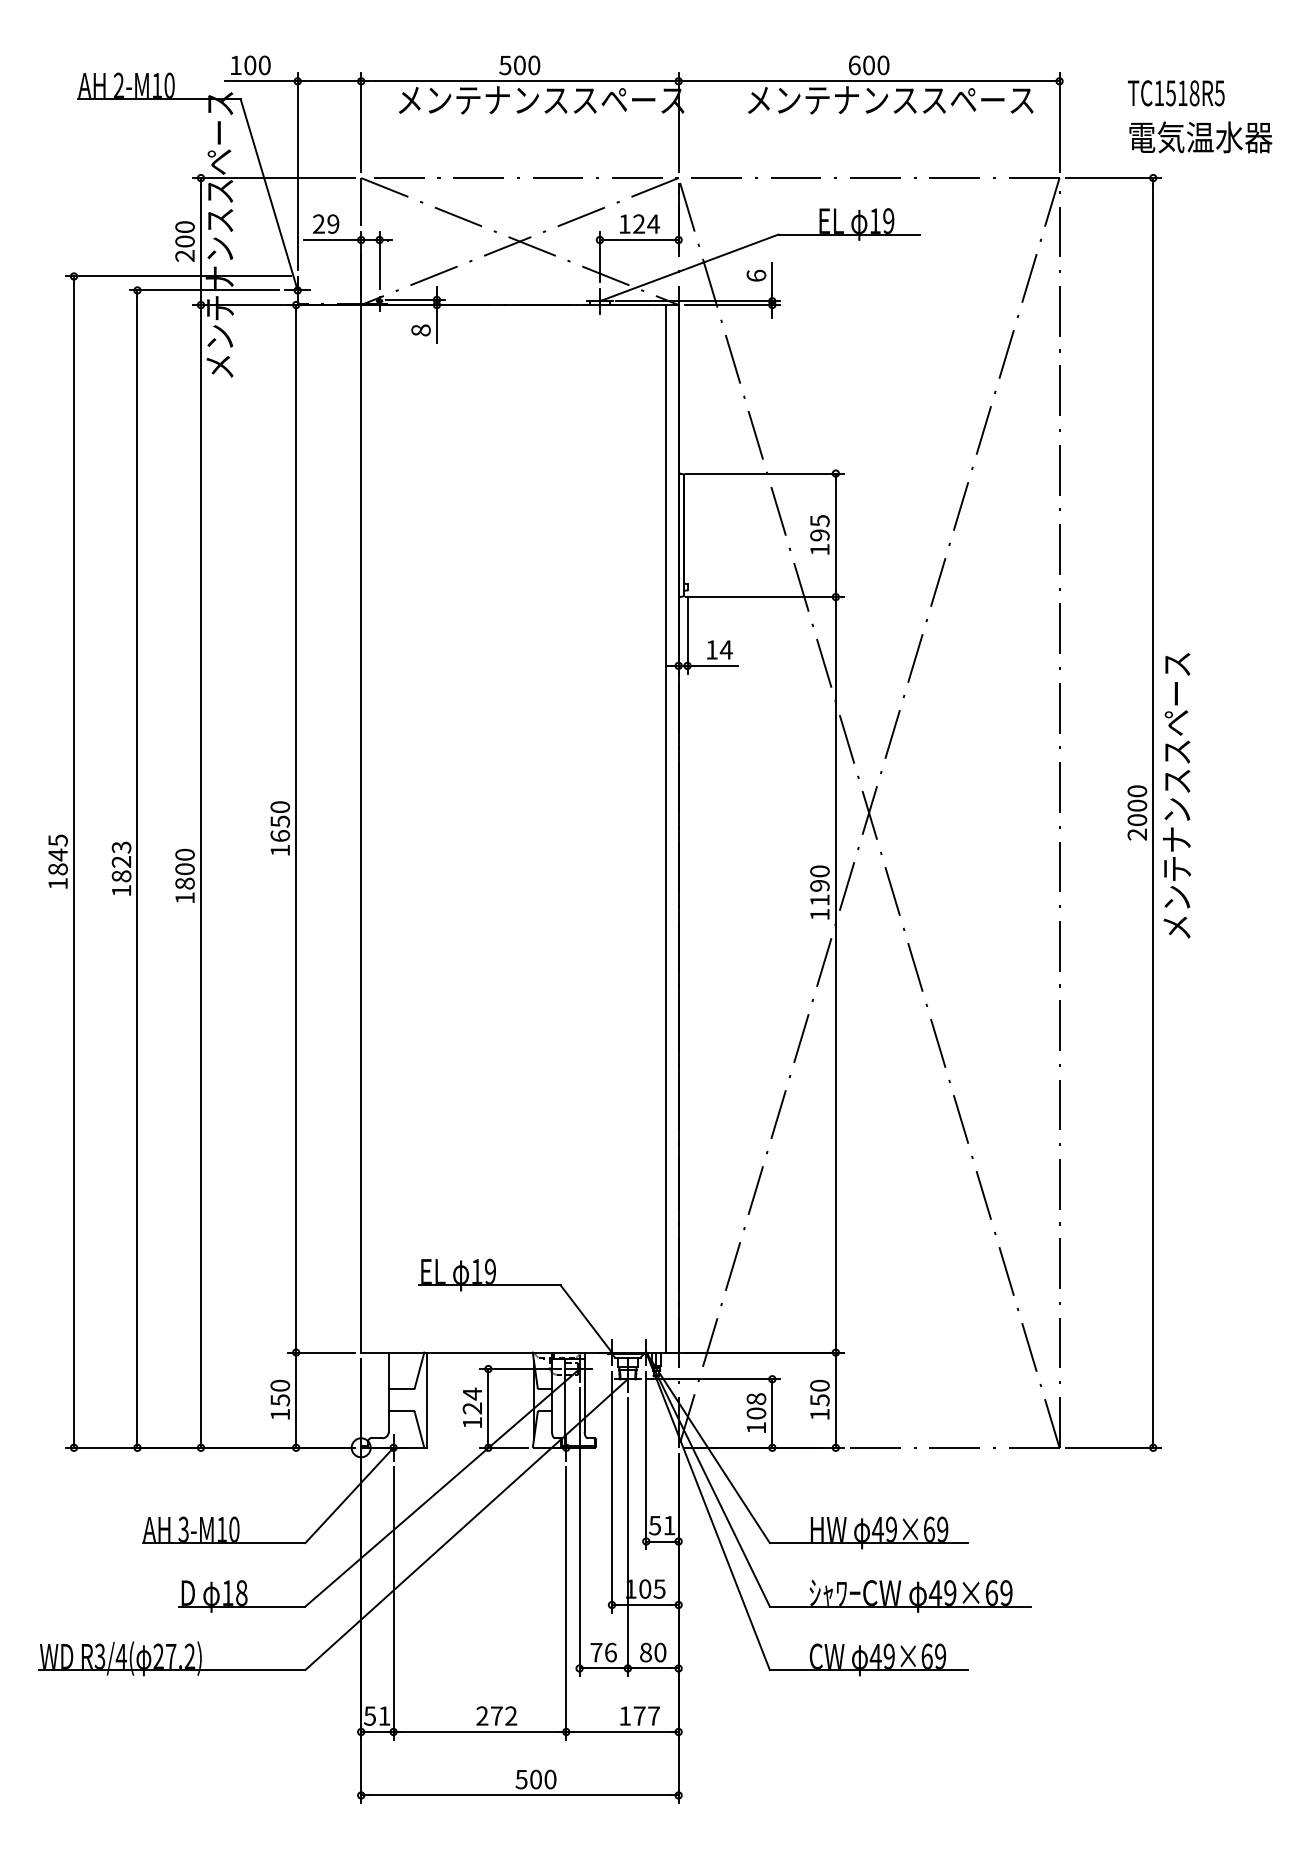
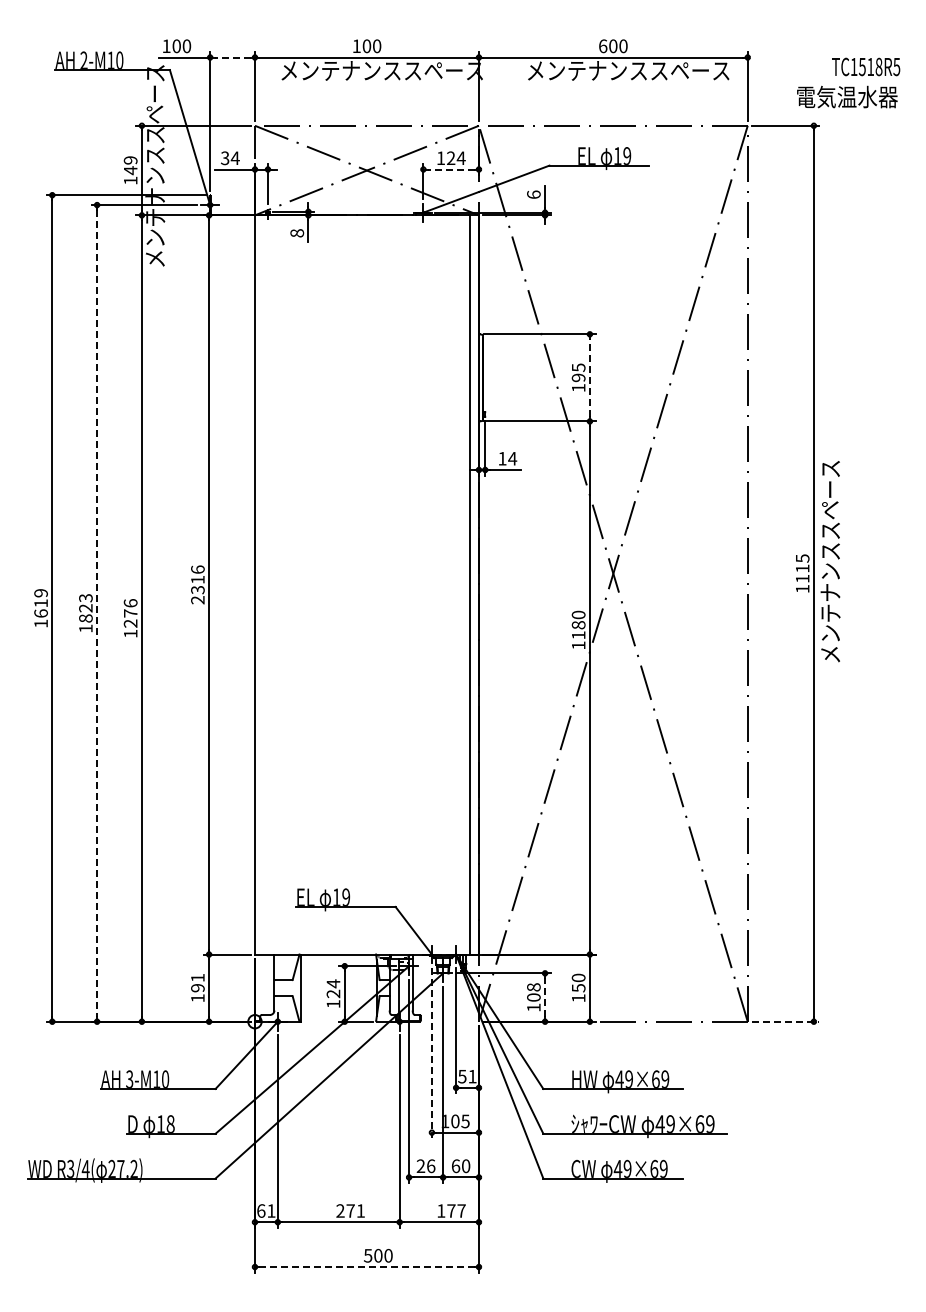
text: (505, 65) -> (356, 46), 500 -> 100
line: (329, 81) -> (232, 57), solid -> dashed
text: (1176, 92) -> (866, 66), moved
text: (326, 224) -> (230, 158), 29 -> 34
line: (638, 240) -> (450, 169), solid -> dashed
text: (184, 241) -> (130, 170), 200 -> 149
line: (835, 534) -> (589, 377), solid -> dashed
text: (1137, 812) -> (802, 573), 2000 -> 1115
text: (279, 828) -> (197, 584), 1650 -> 2316
text: (57, 855) -> (40, 603), 1845 -> 1619
line: (138, 869) -> (97, 613), solid -> dashed
text: (184, 869) -> (130, 613), 1800 -> 1276
text: (819, 886) -> (578, 625), 1190 -> 1180
text: (279, 1392) -> (197, 982), 150 -> 191
line: (772, 1413) -> (545, 997), solid -> dashed
line: (1113, 1447) -> (785, 1021), solid -> dashed
line: (611, 1492) -> (431, 1053), solid -> dashed
text: (595, 1651) -> (420, 1165), 76 -> 26
text: (645, 1651) -> (455, 1165), 80 -> 60
text: (370, 1715) -> (261, 1210), 51 -> 61
text: (510, 1715) -> (360, 1210), 272 -> 271
line: (519, 1796) -> (366, 1267), solid -> dashed

